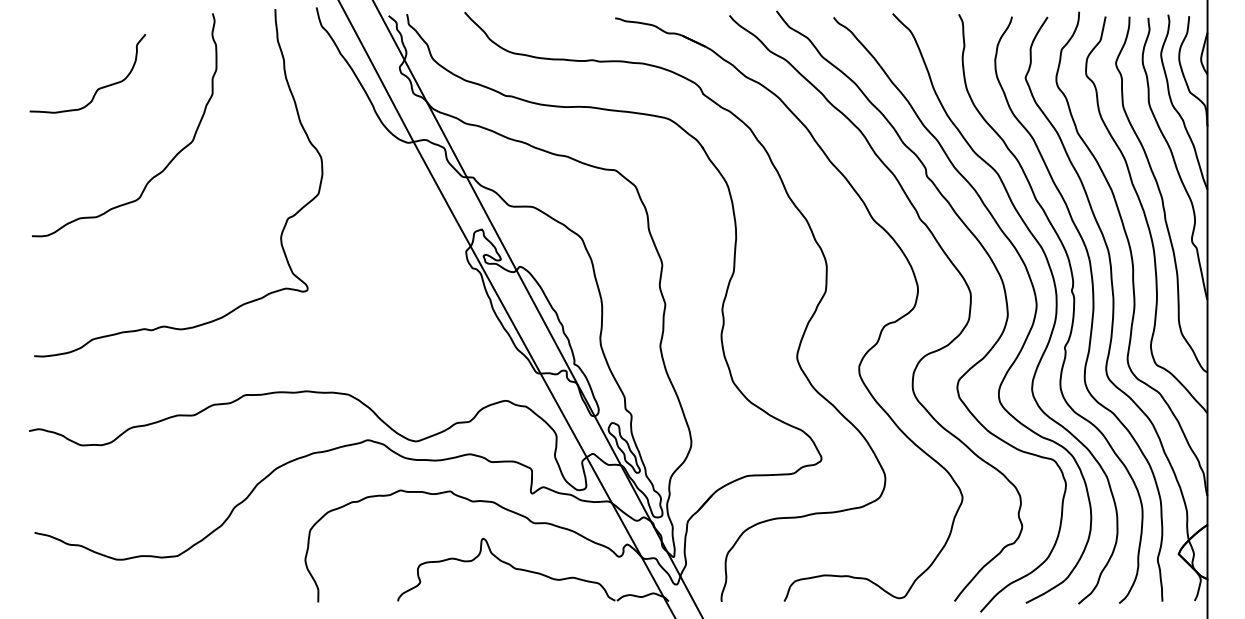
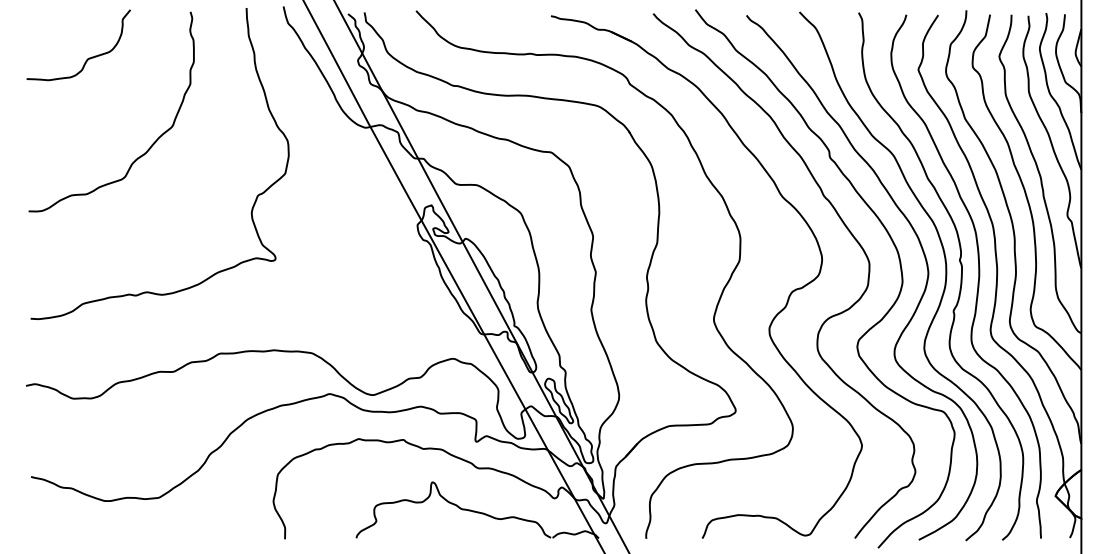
curve: (97, 88) -> (87, 58), moved

